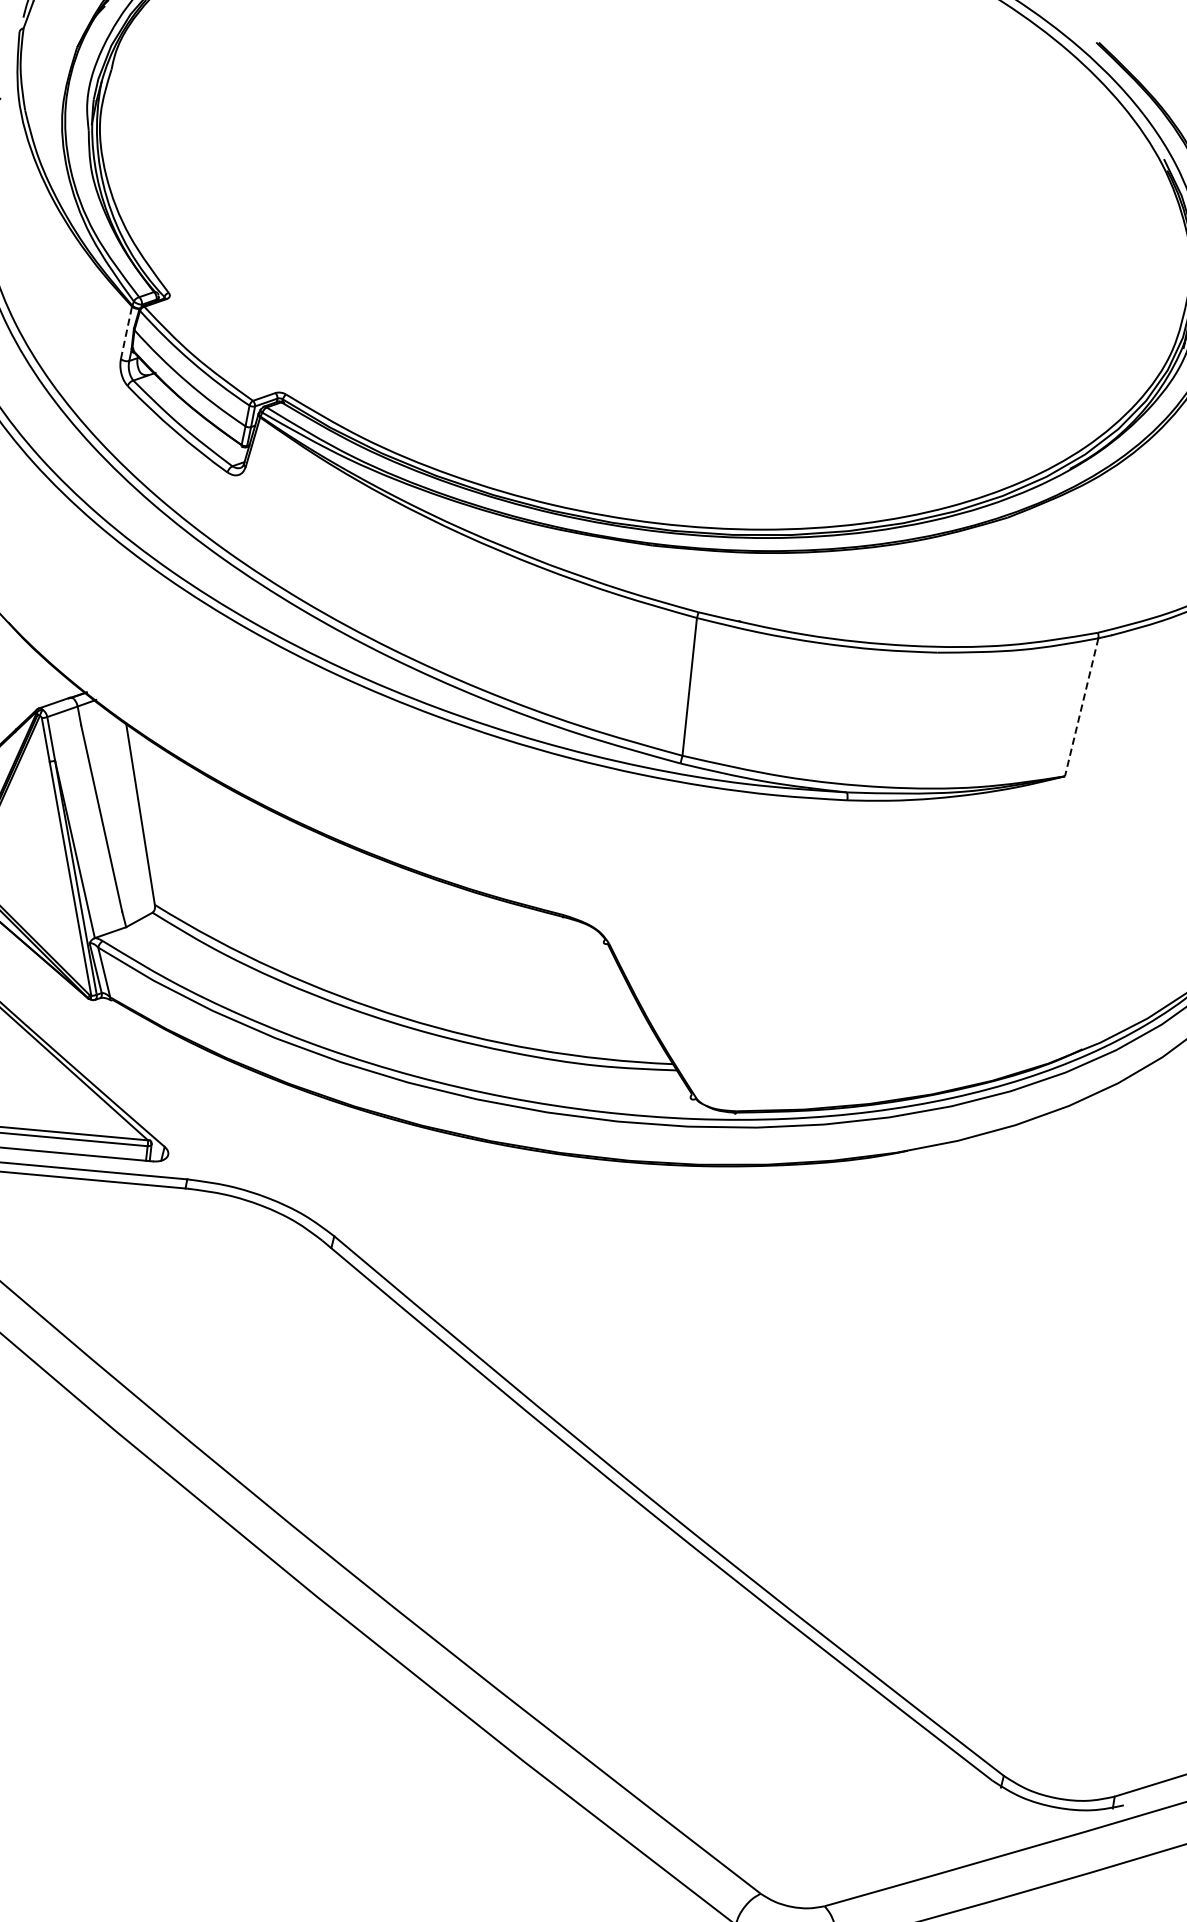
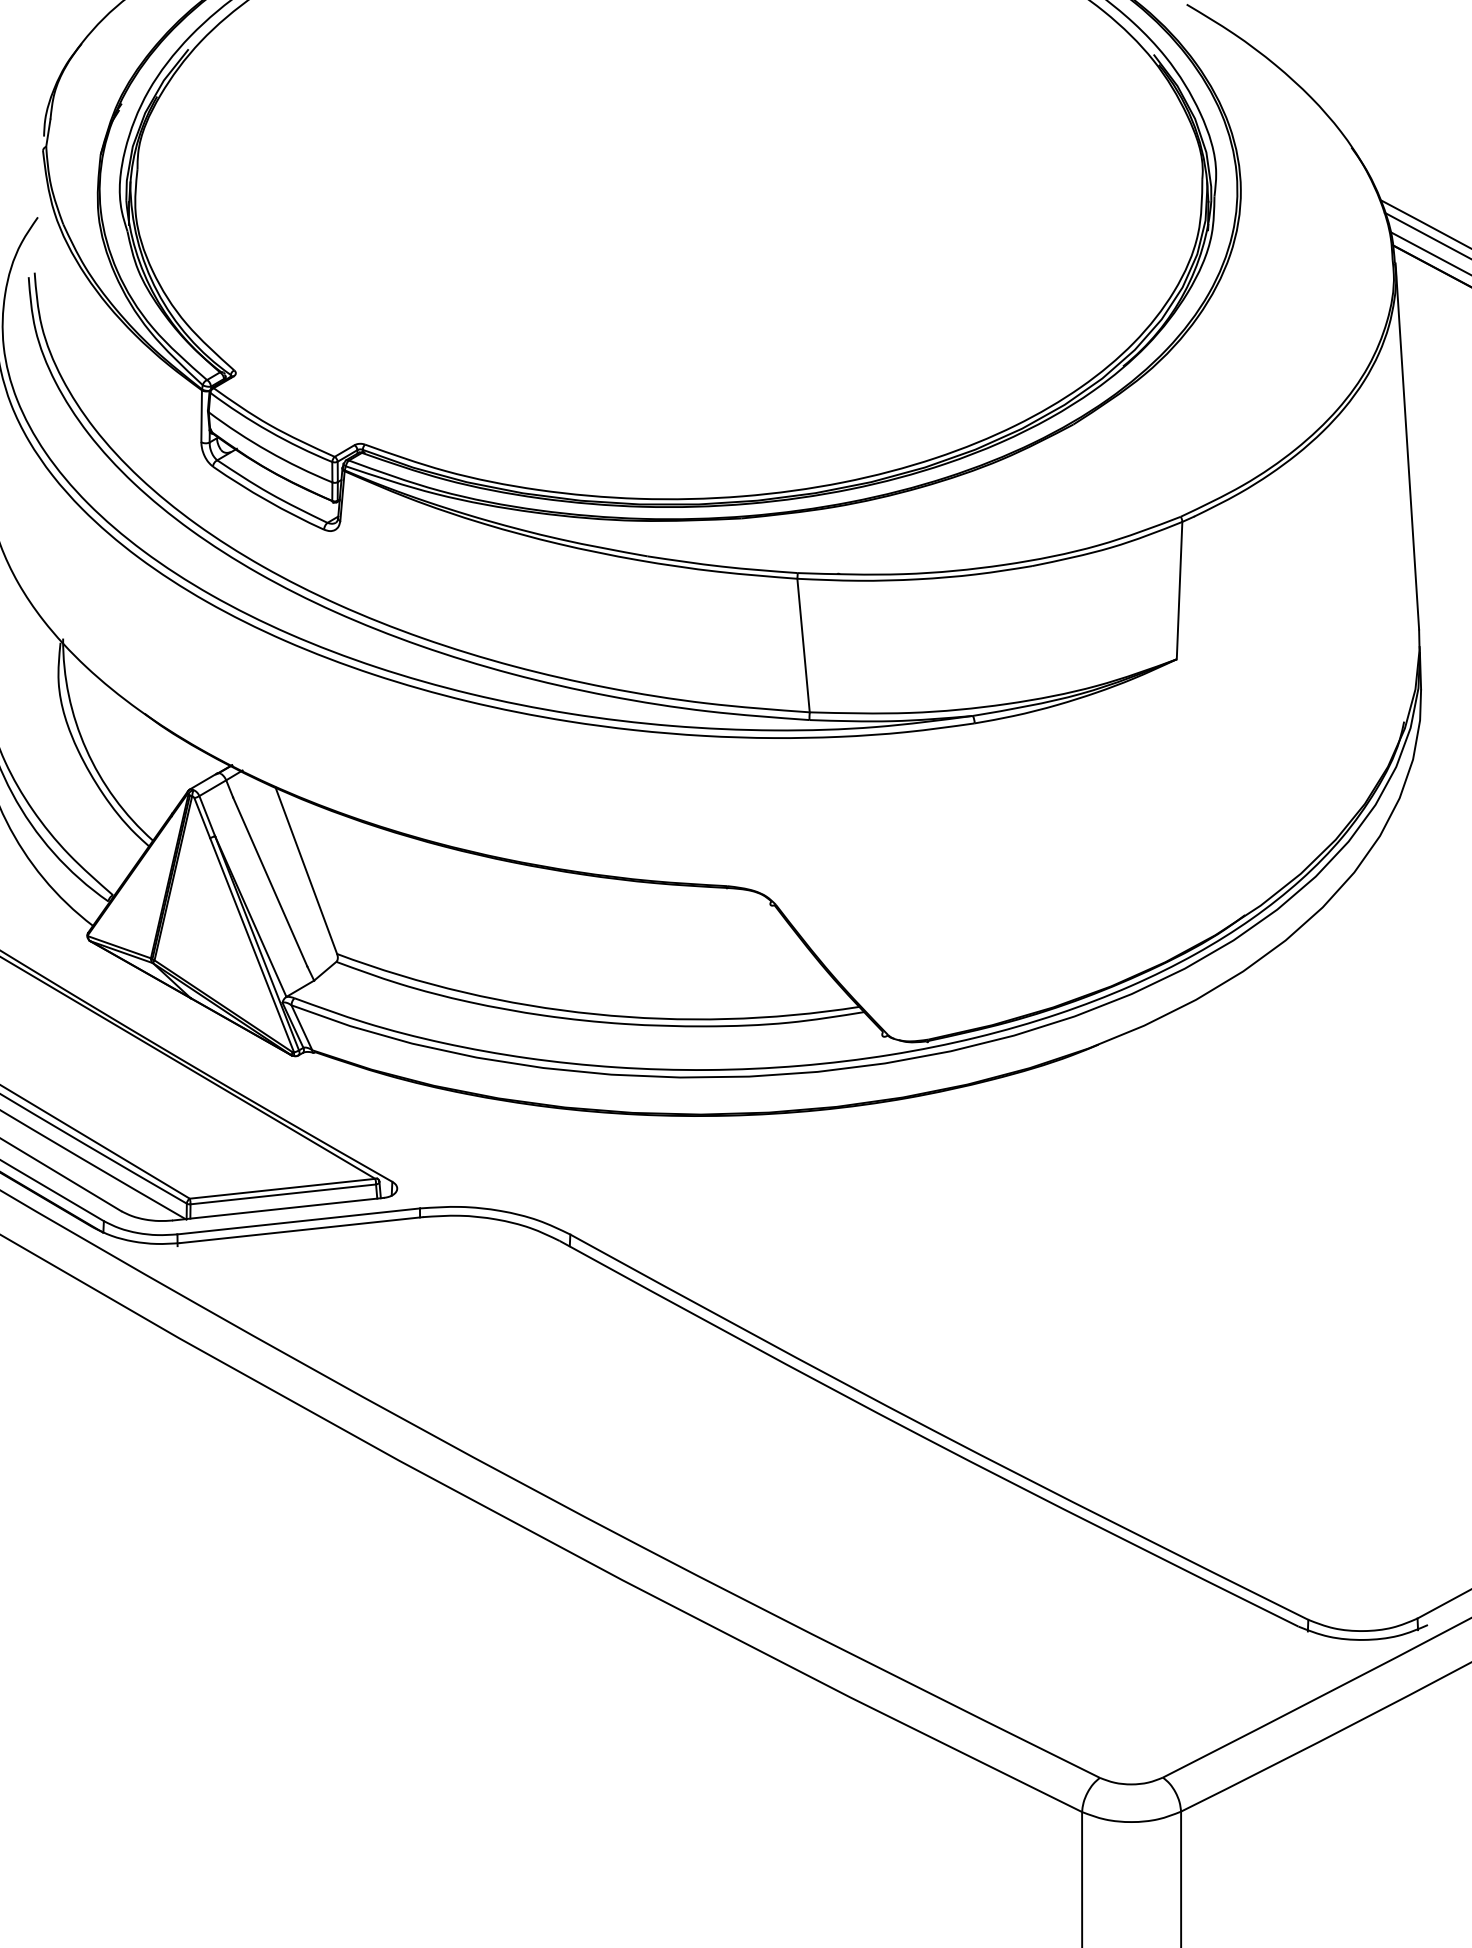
line: (126, 333) -> (201, 416), dashed -> solid
line: (1081, 707) -> (1179, 590), dashed -> solid

